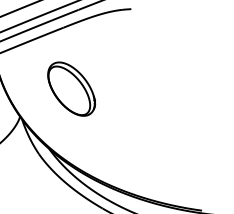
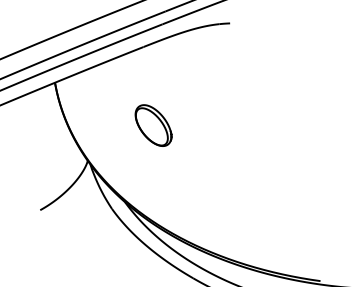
part: (71, 89) -> (153, 125), size x0.6

